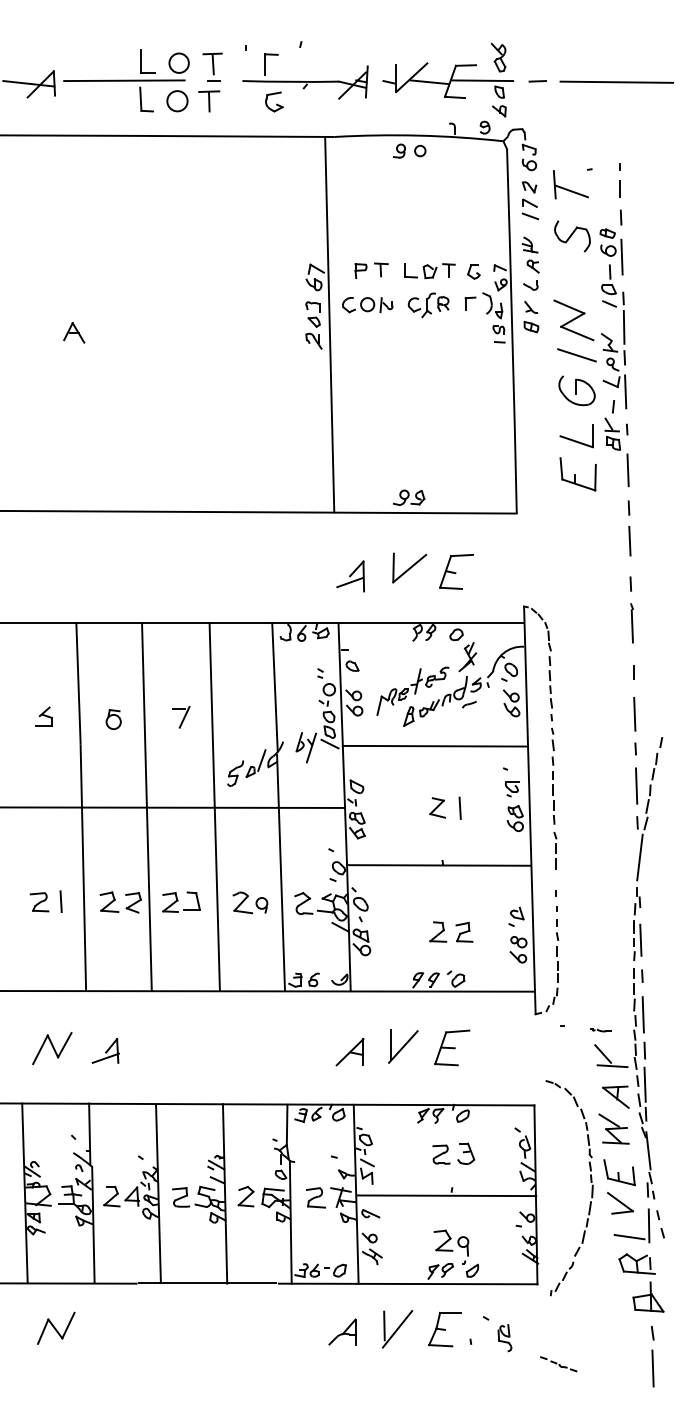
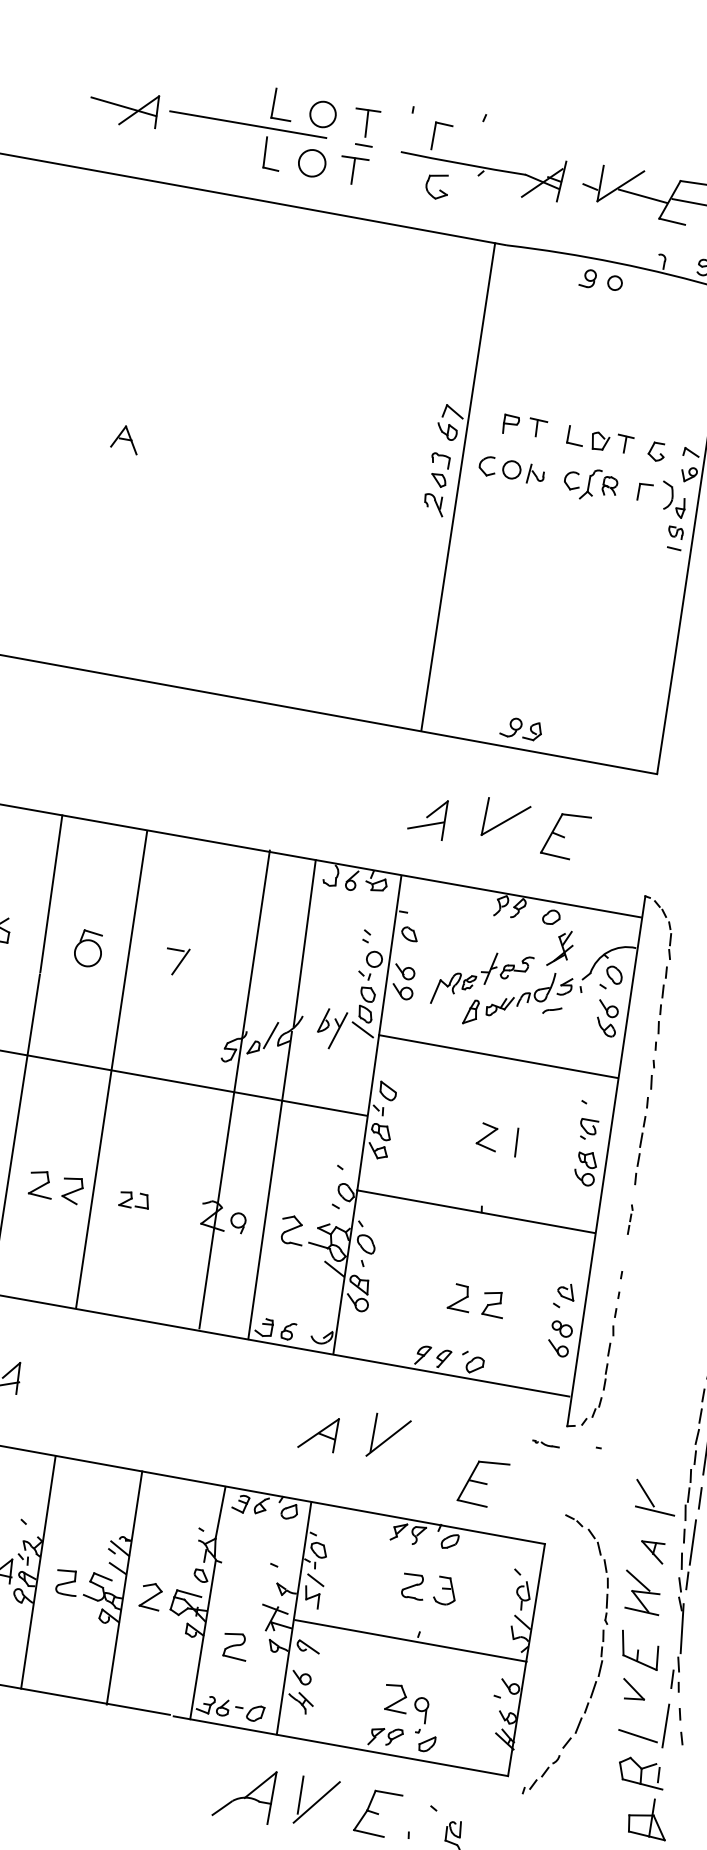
part: (113, 719) -> (88, 948), size x1.4
line: (214, 806) -> (234, 1089), moved
part: (555, 850) -> (630, 1218), size x0.6
part: (181, 901) -> (134, 1199), size x0.6
part: (600, 1030) -> (545, 1444), moved
part: (452, 1047) -> (483, 1482), moved
part: (615, 1096) -> (651, 1550), size x0.7
part: (316, 1197) -> (236, 1645), moved
part: (620, 1203) -> (633, 1690), size x0.7
part: (342, 1331) -> (245, 1792), size x1.6

